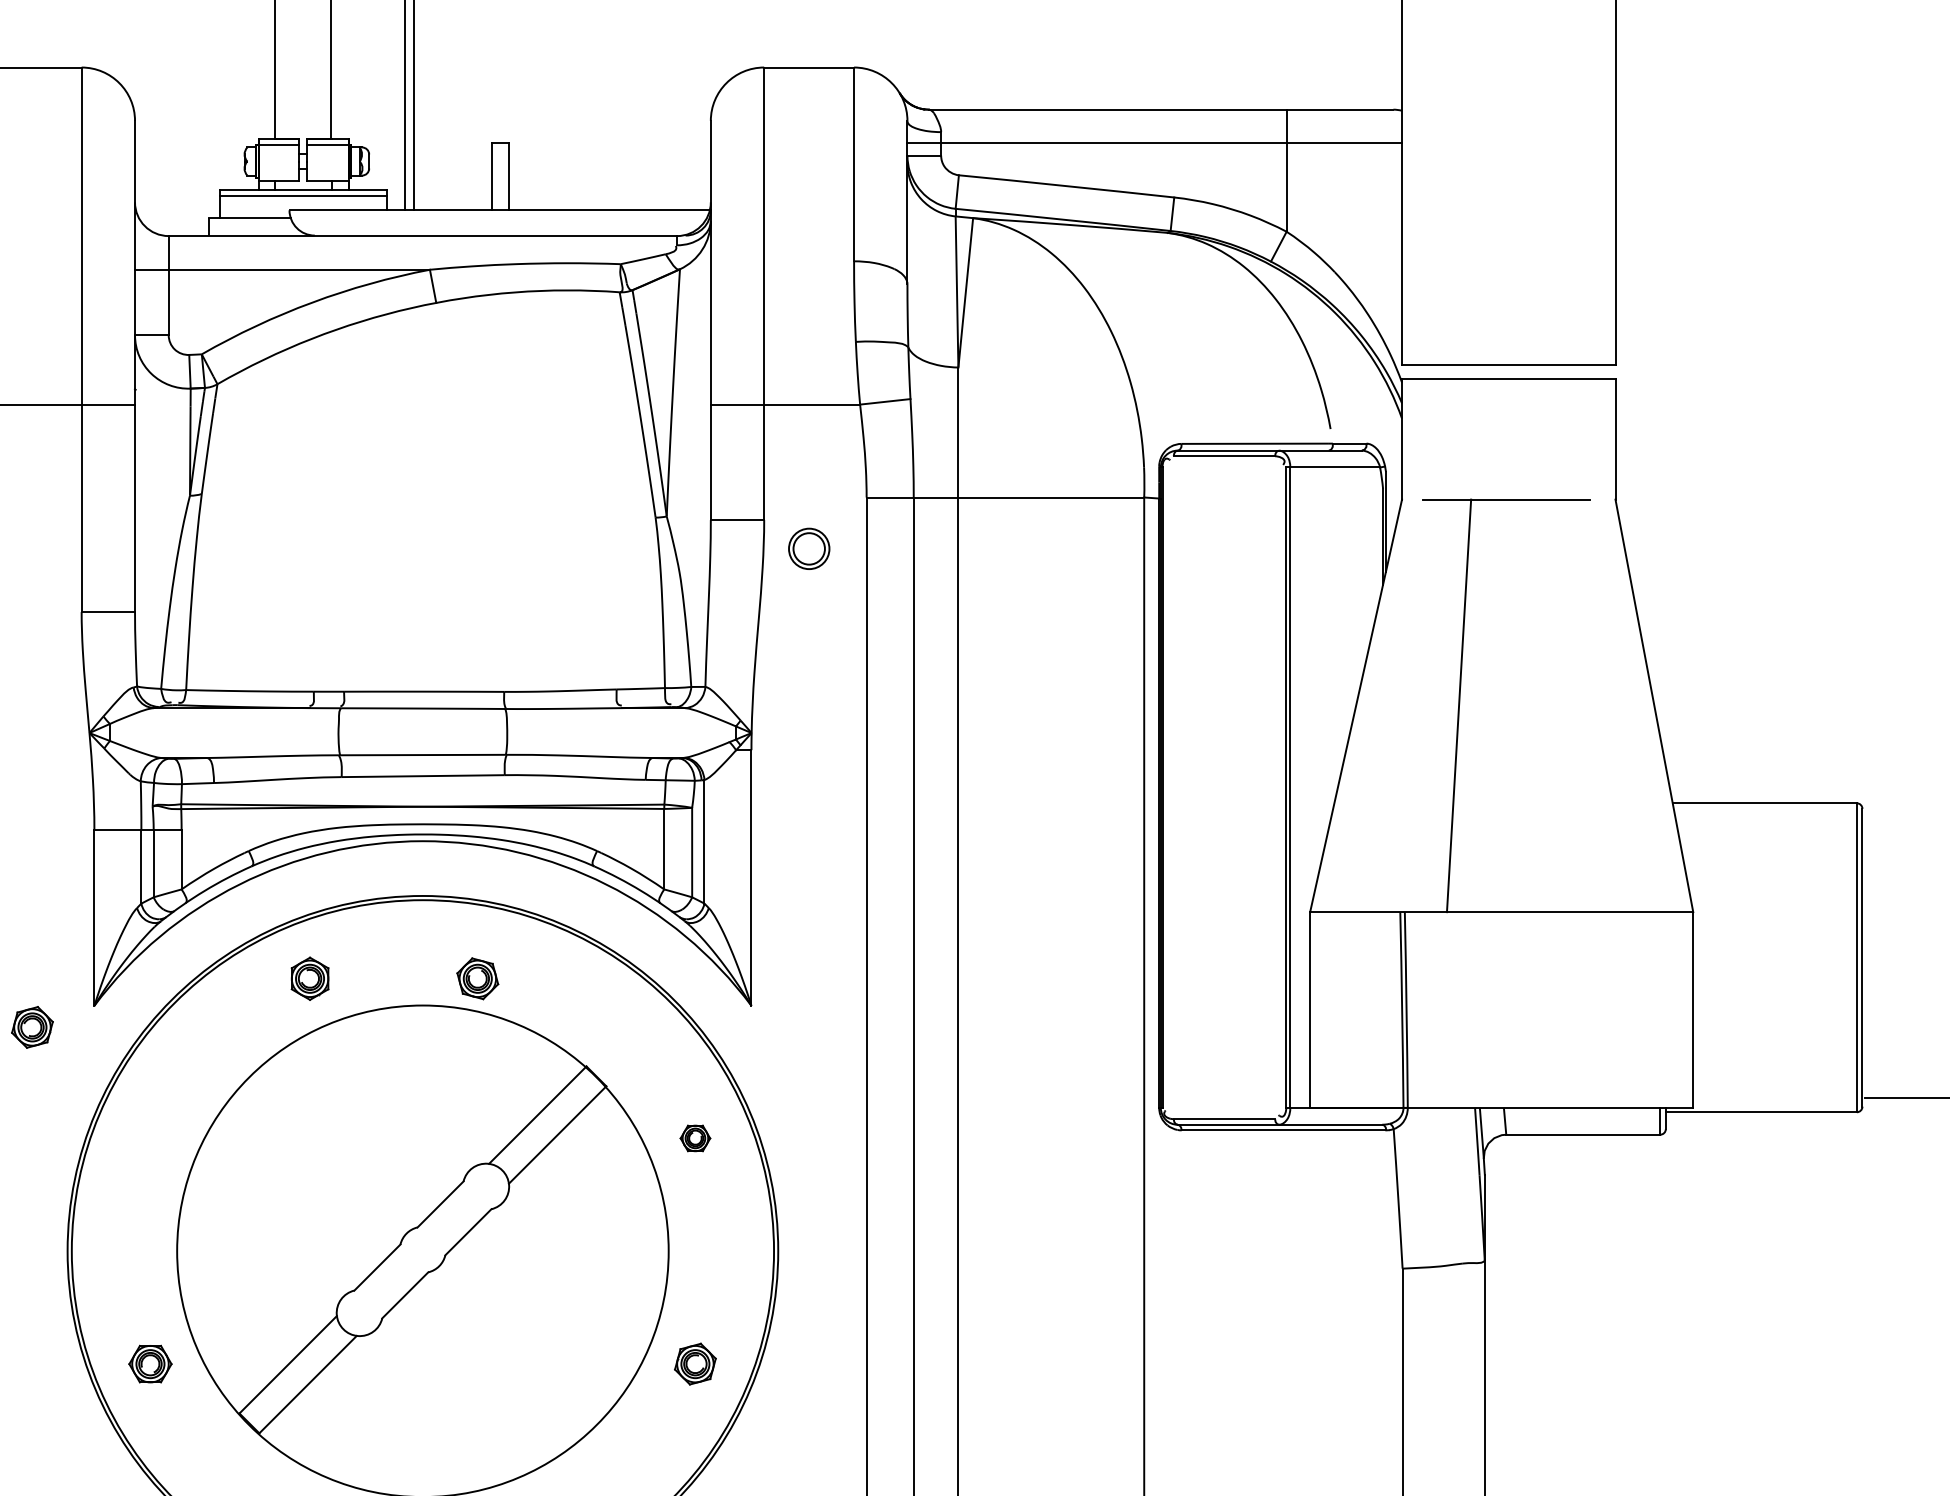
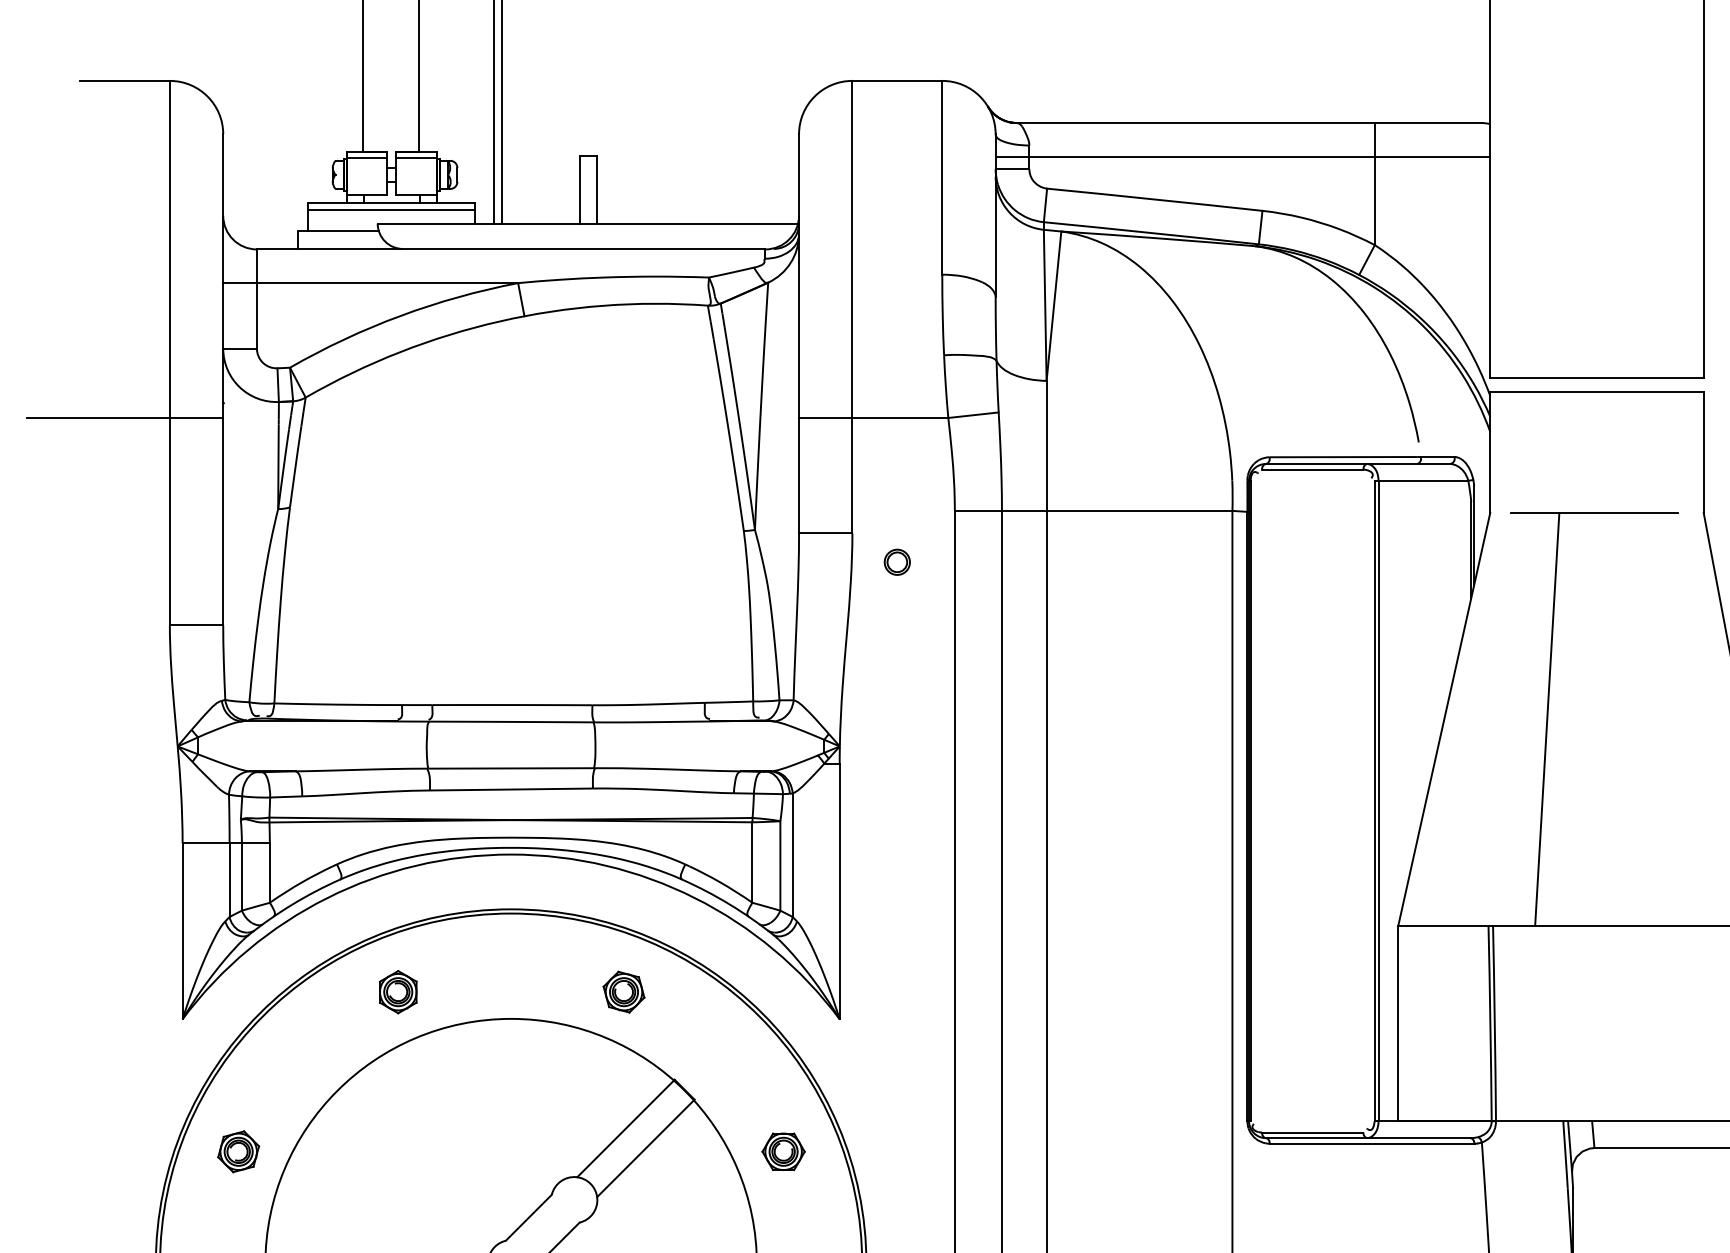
part: (808, 548) -> (896, 561), size x0.62
part: (477, 978) -> (623, 991), moved
part: (32, 1027) -> (238, 1151), moved
part: (695, 1138) -> (783, 1151), size x1.43

